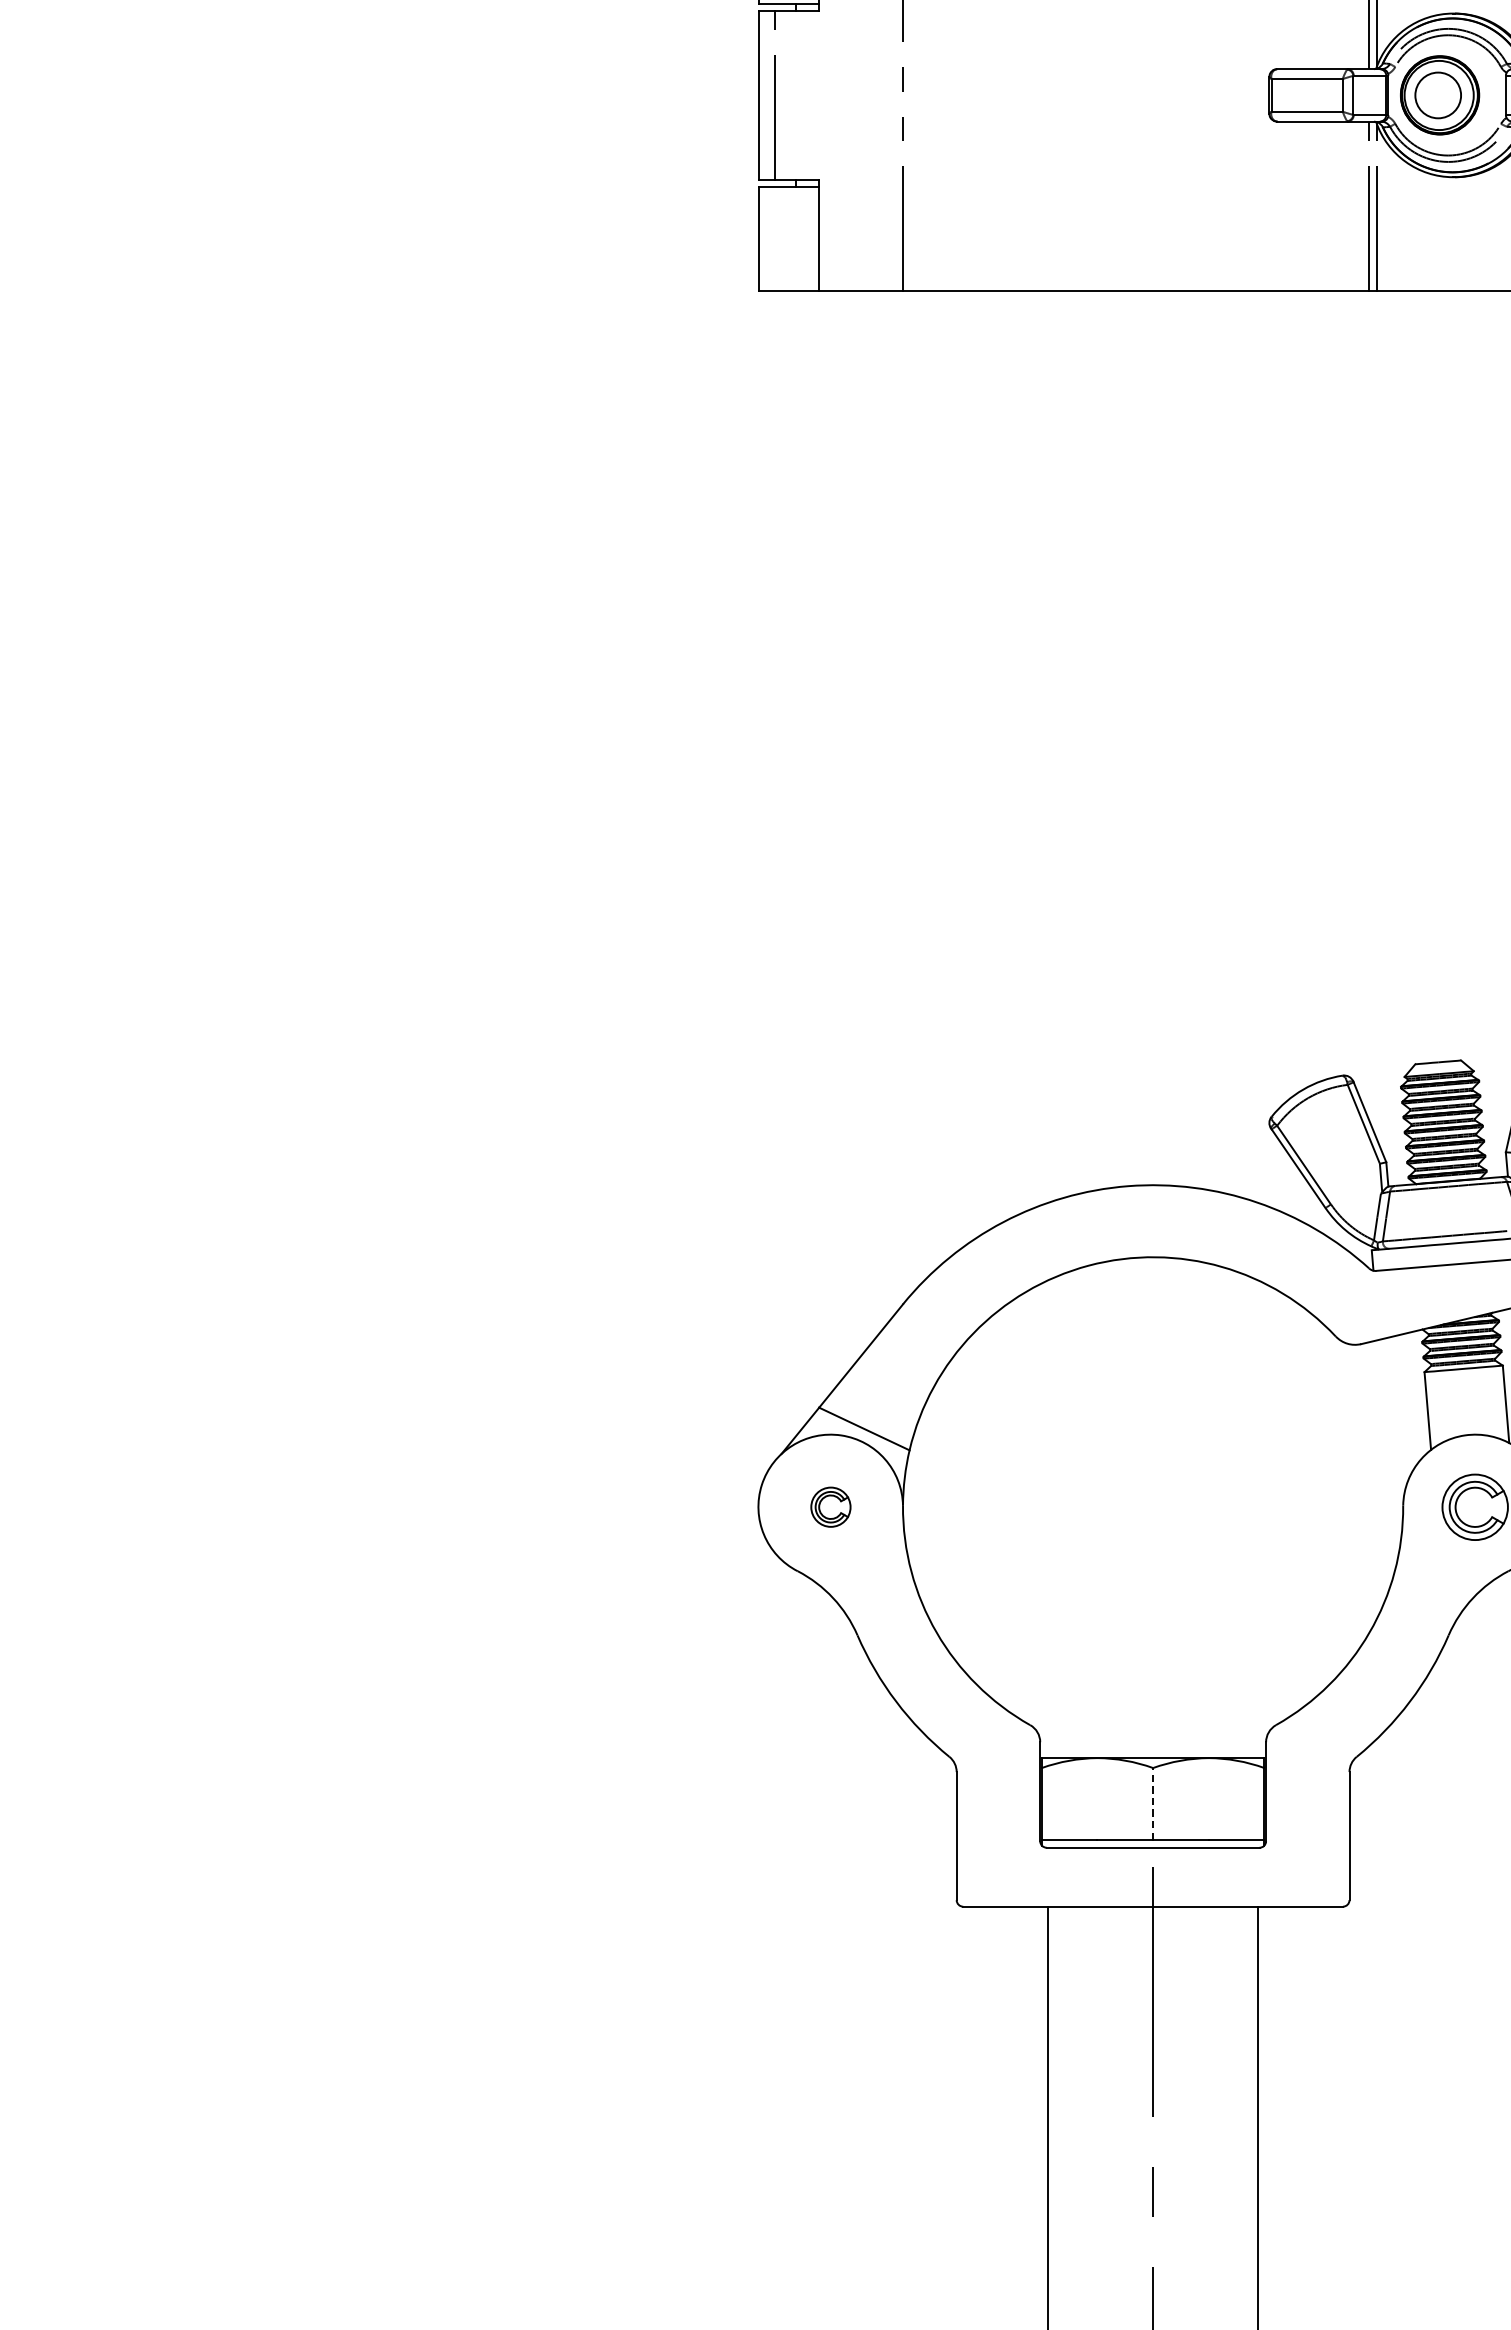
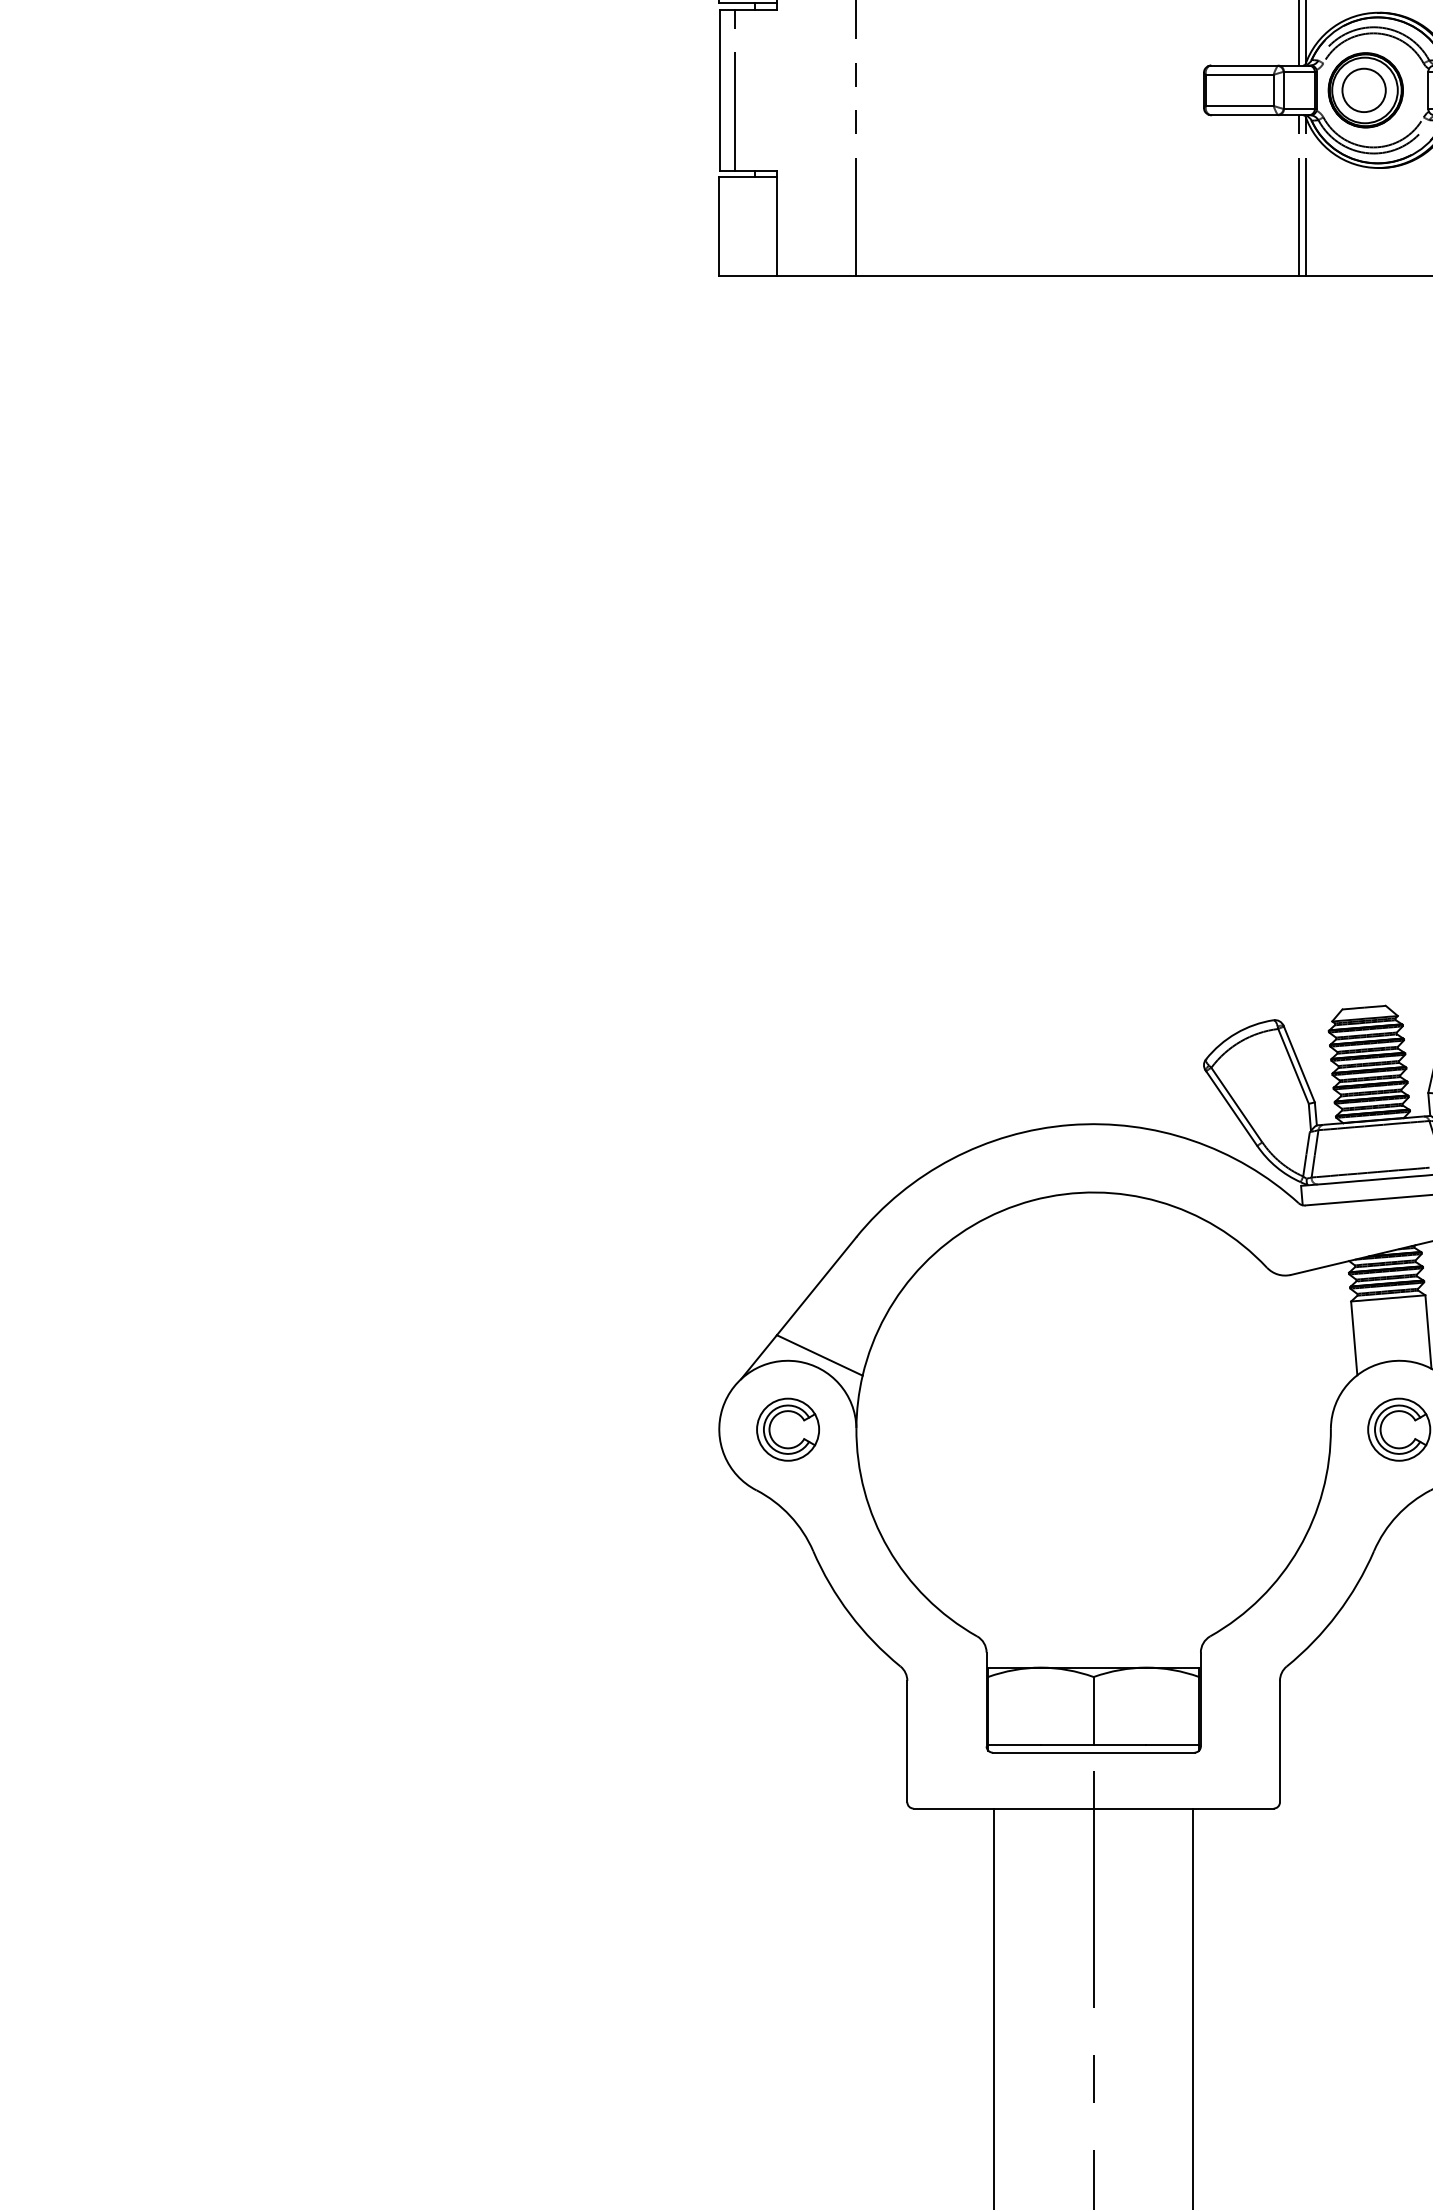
part: (830, 1507) -> (787, 1429), size x1.67
line: (1152, 1803) -> (1093, 1710), dashed -> solid

